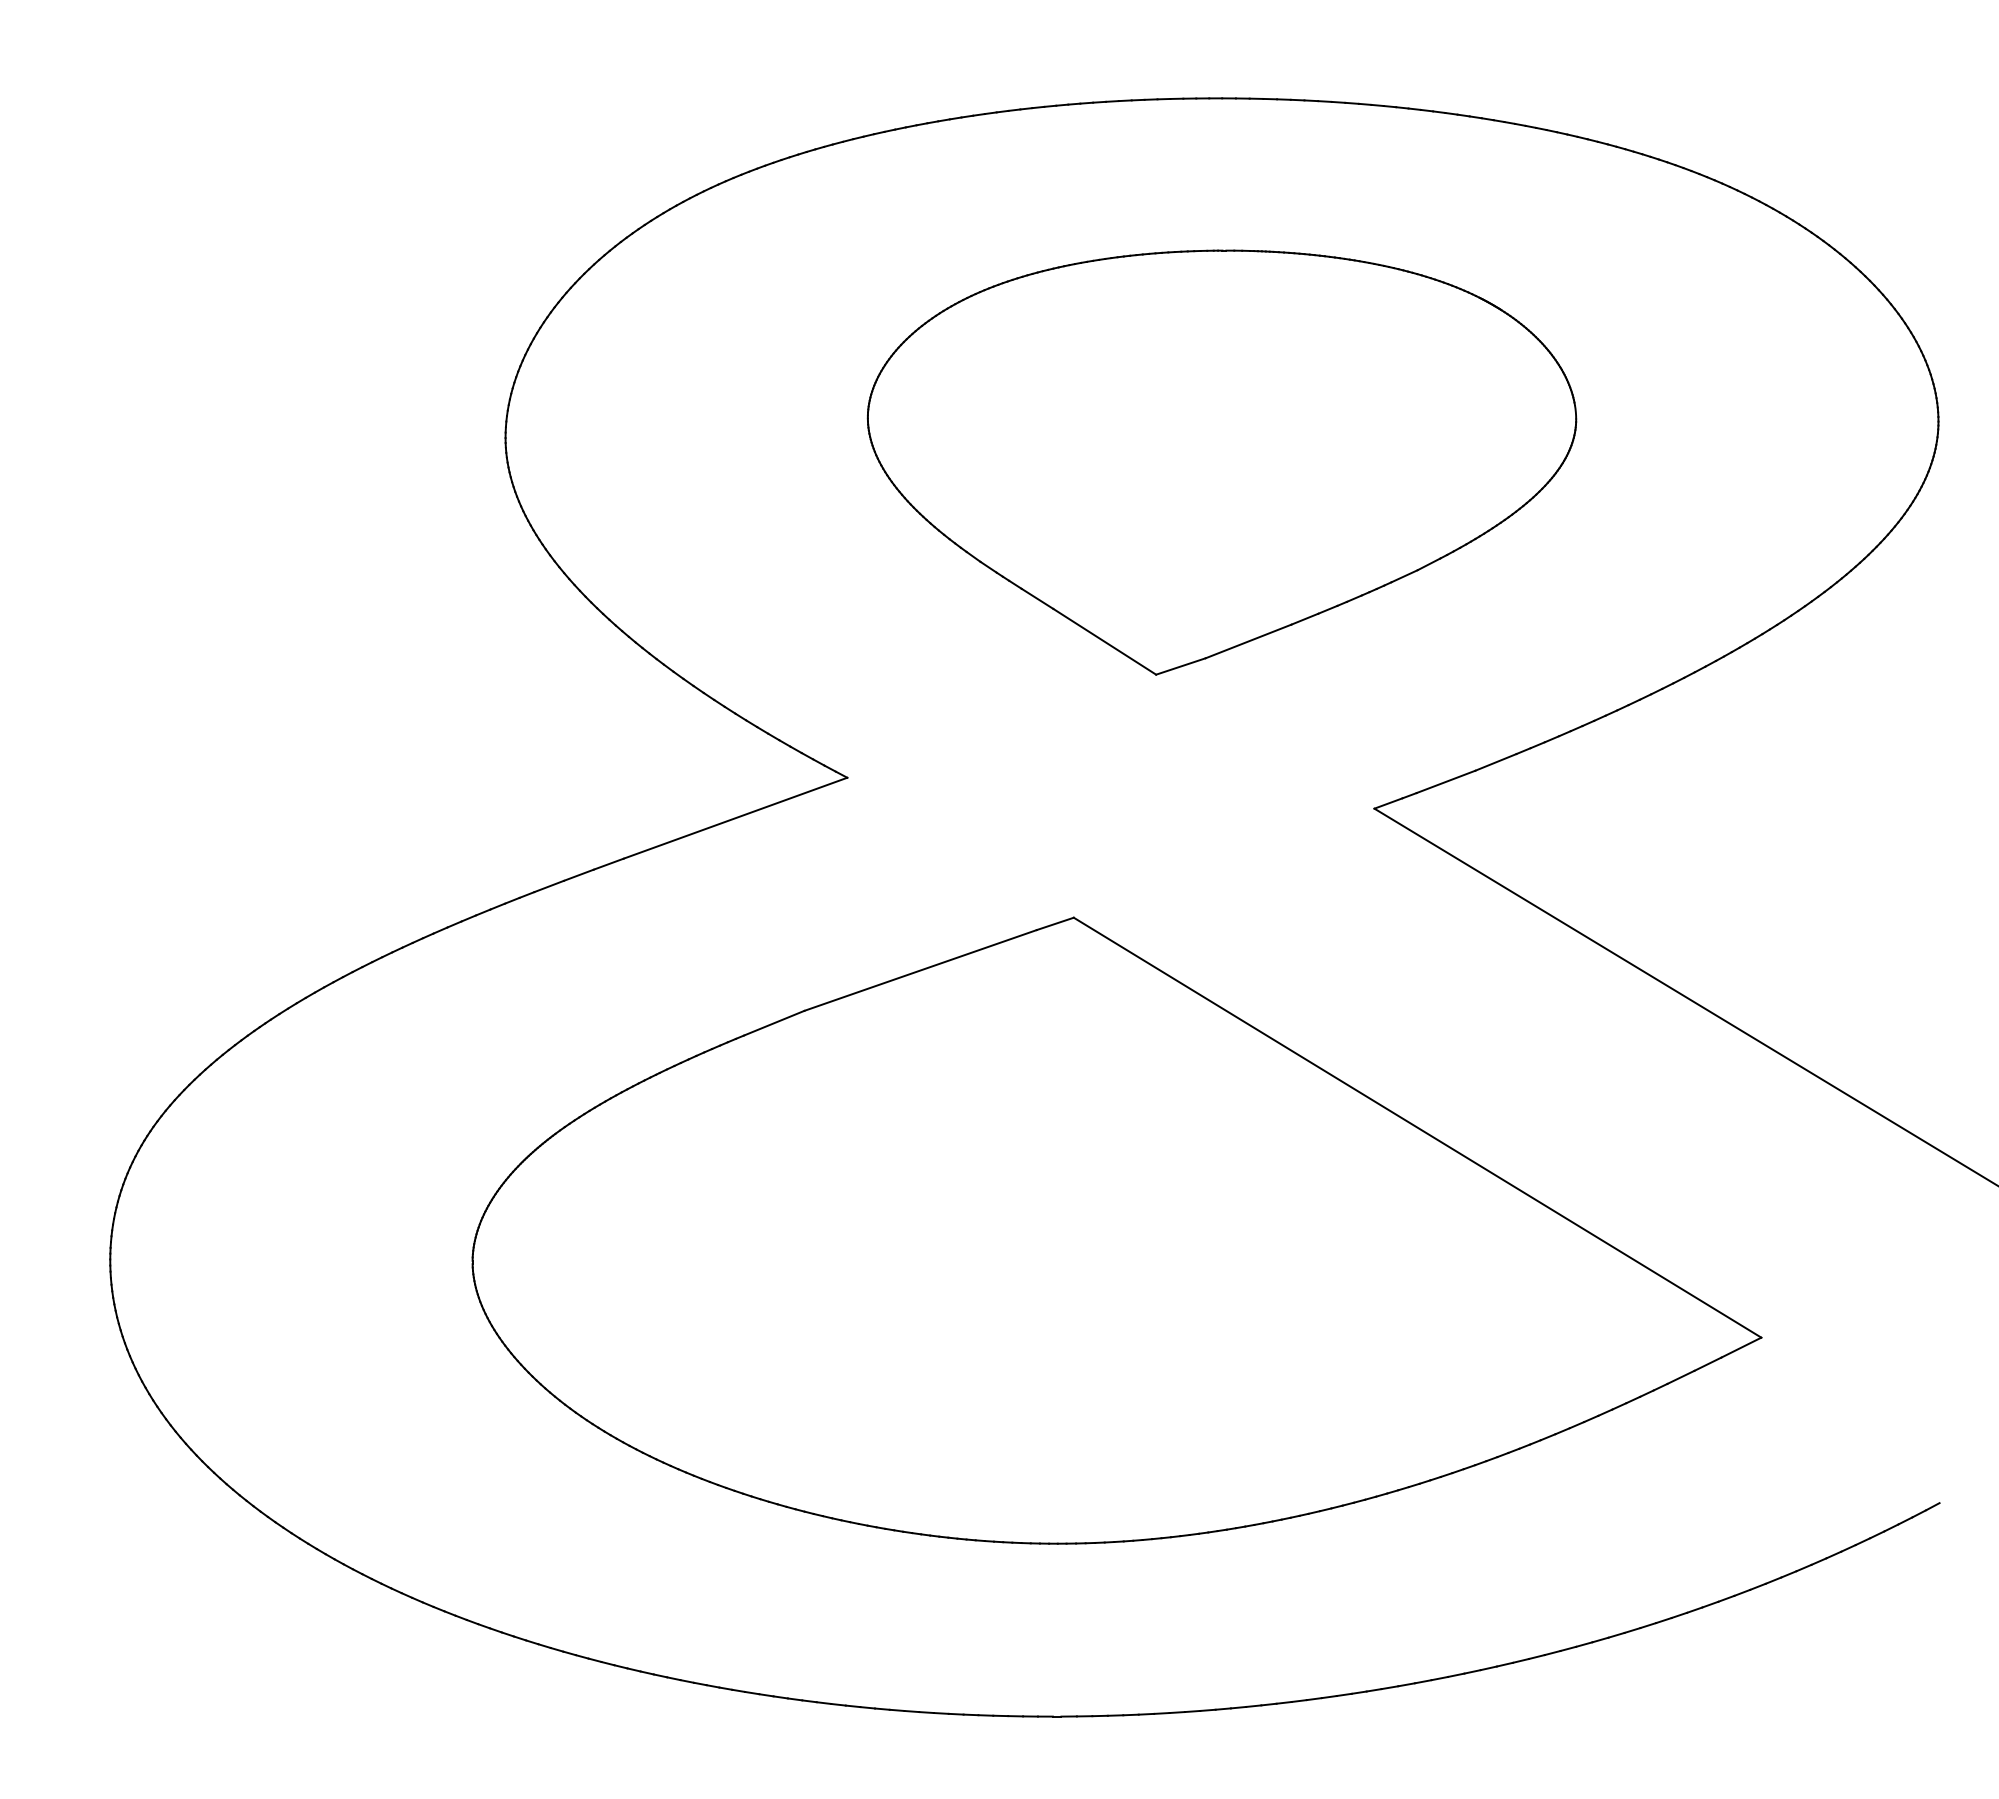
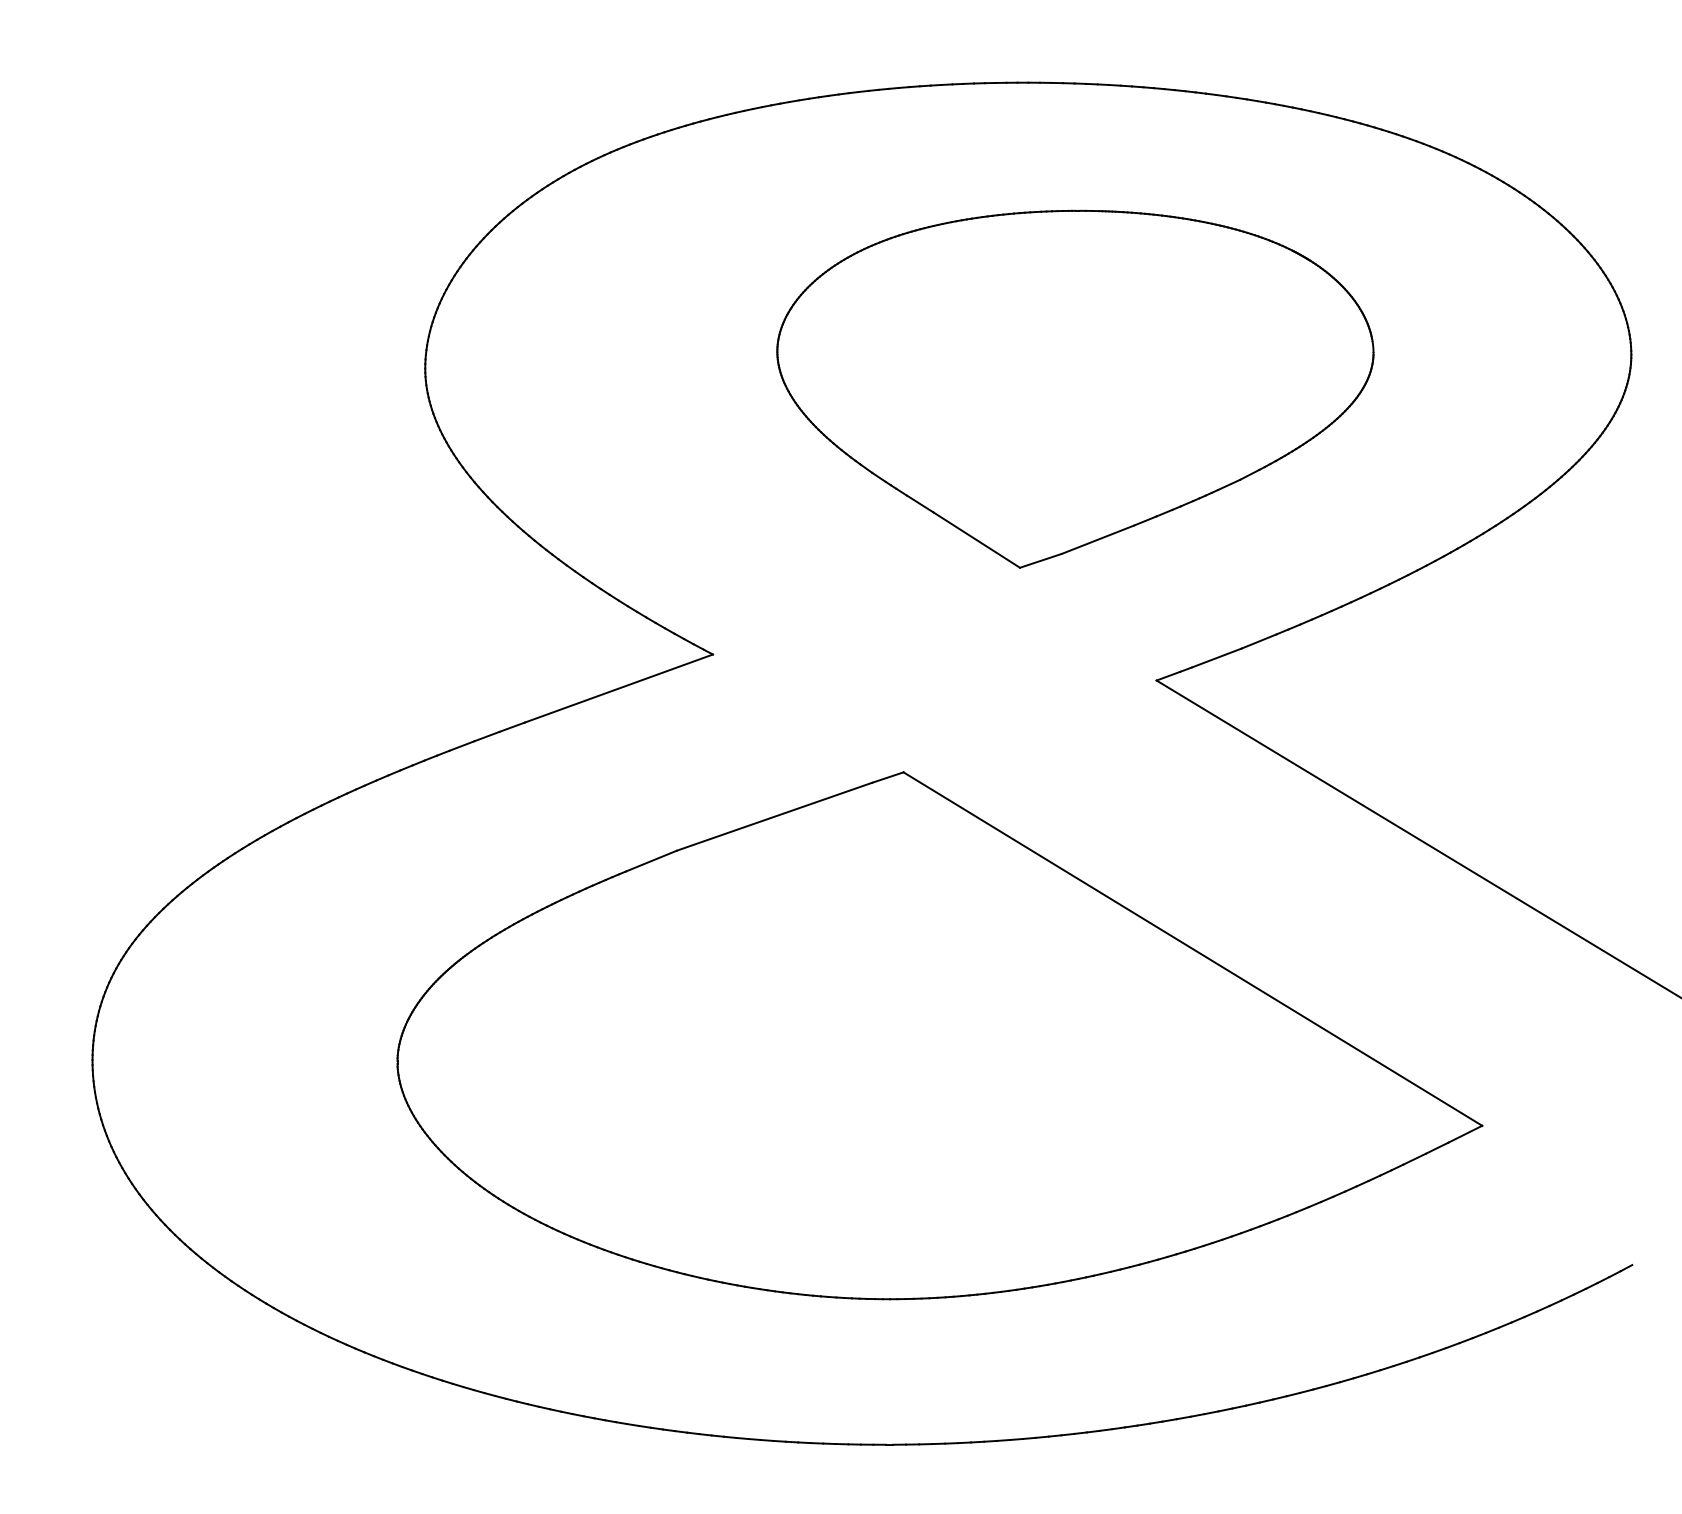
part: (1221, 462) -> (1074, 389), moved

